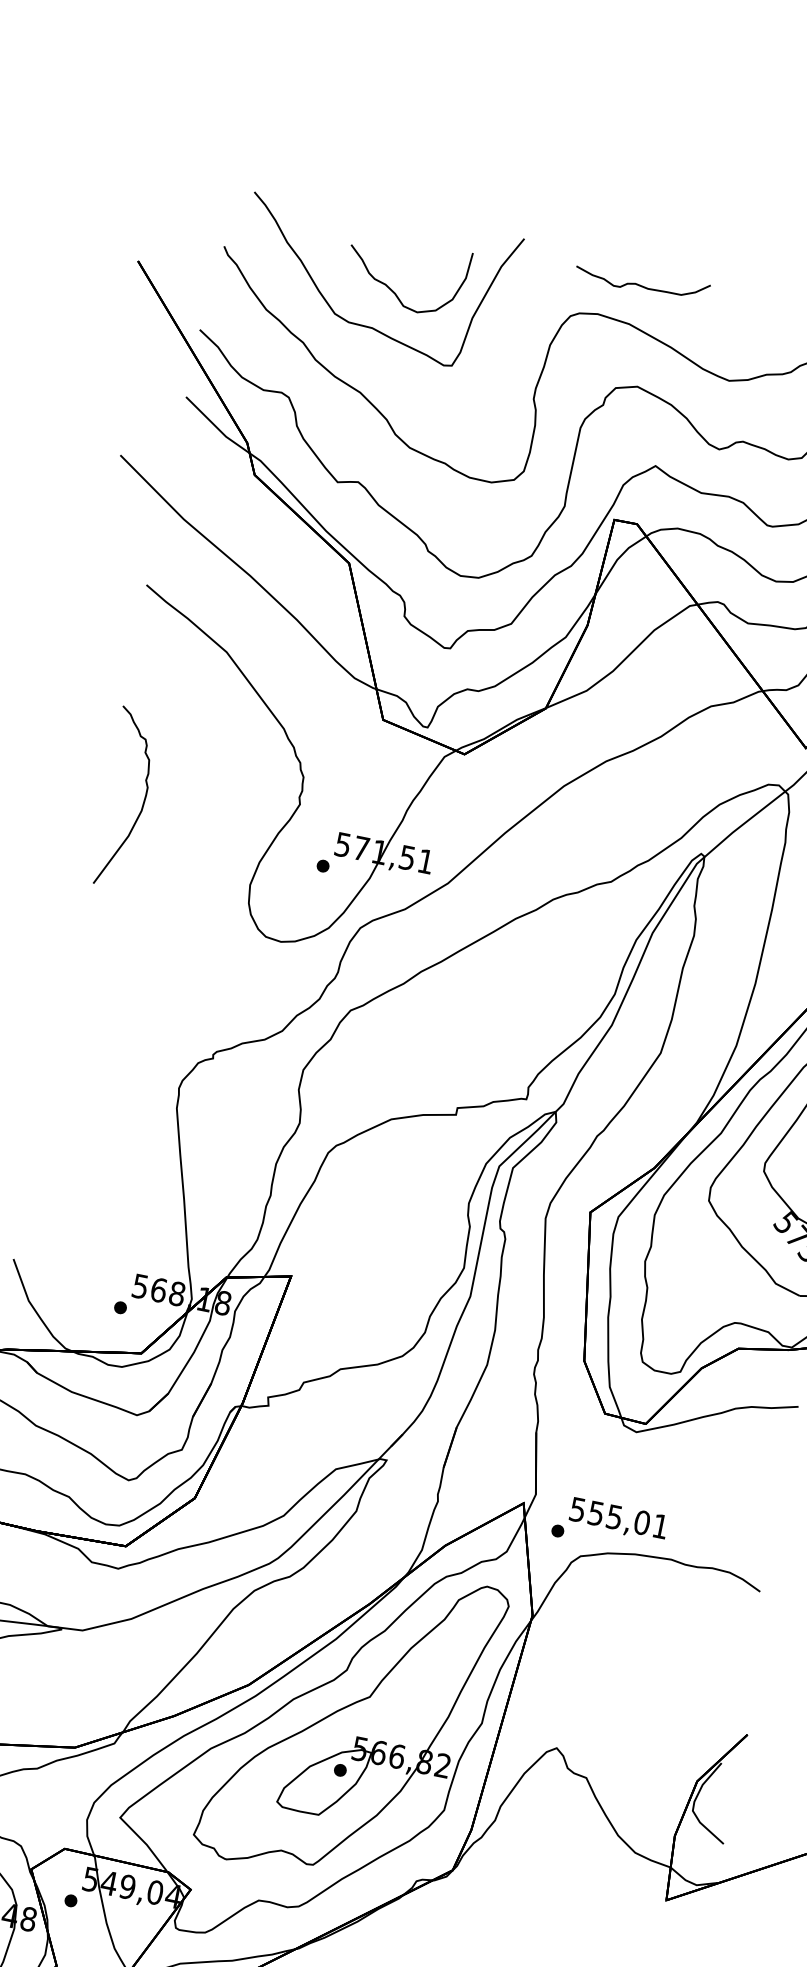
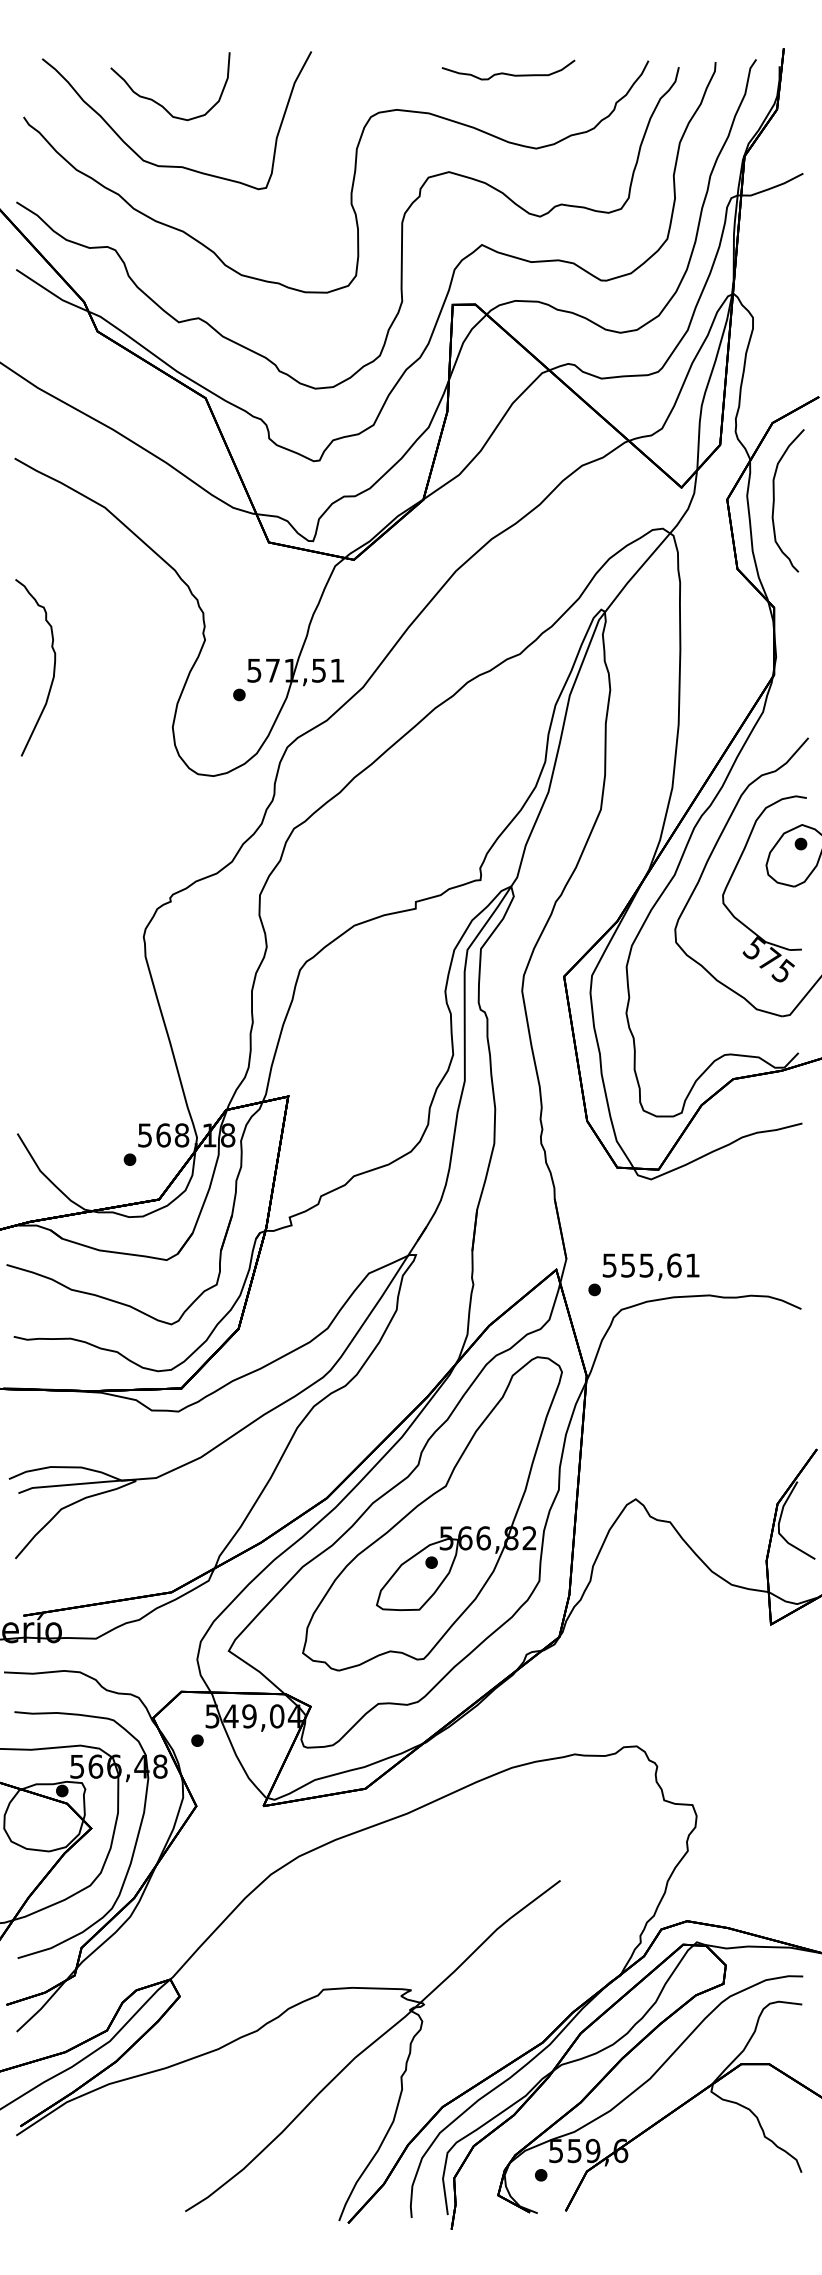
curve: (641, 285) -> (508, 73), moved
curve: (391, 288) -> (158, 102), moved
text: (642, 1522) -> (674, 1265), 555,01 -> 555,61

